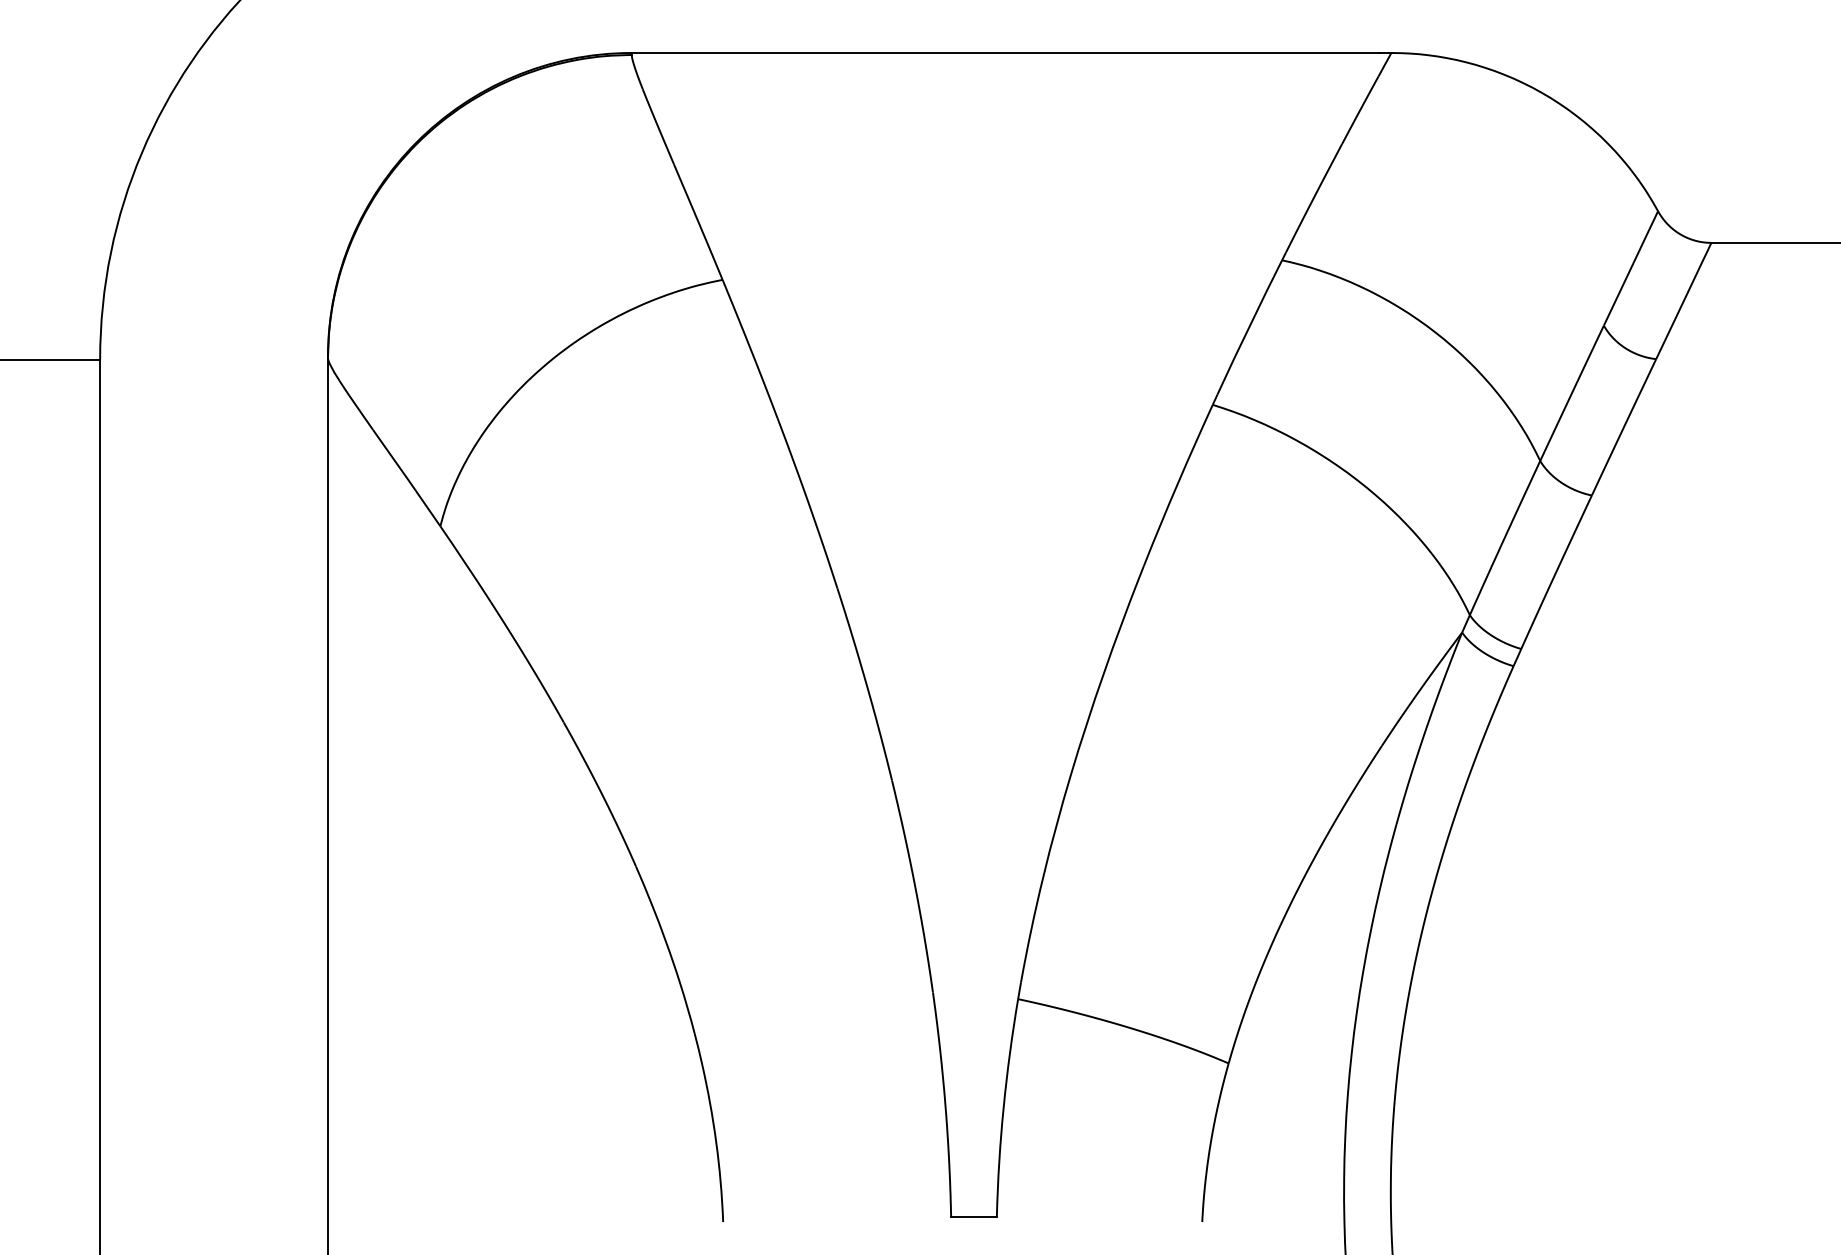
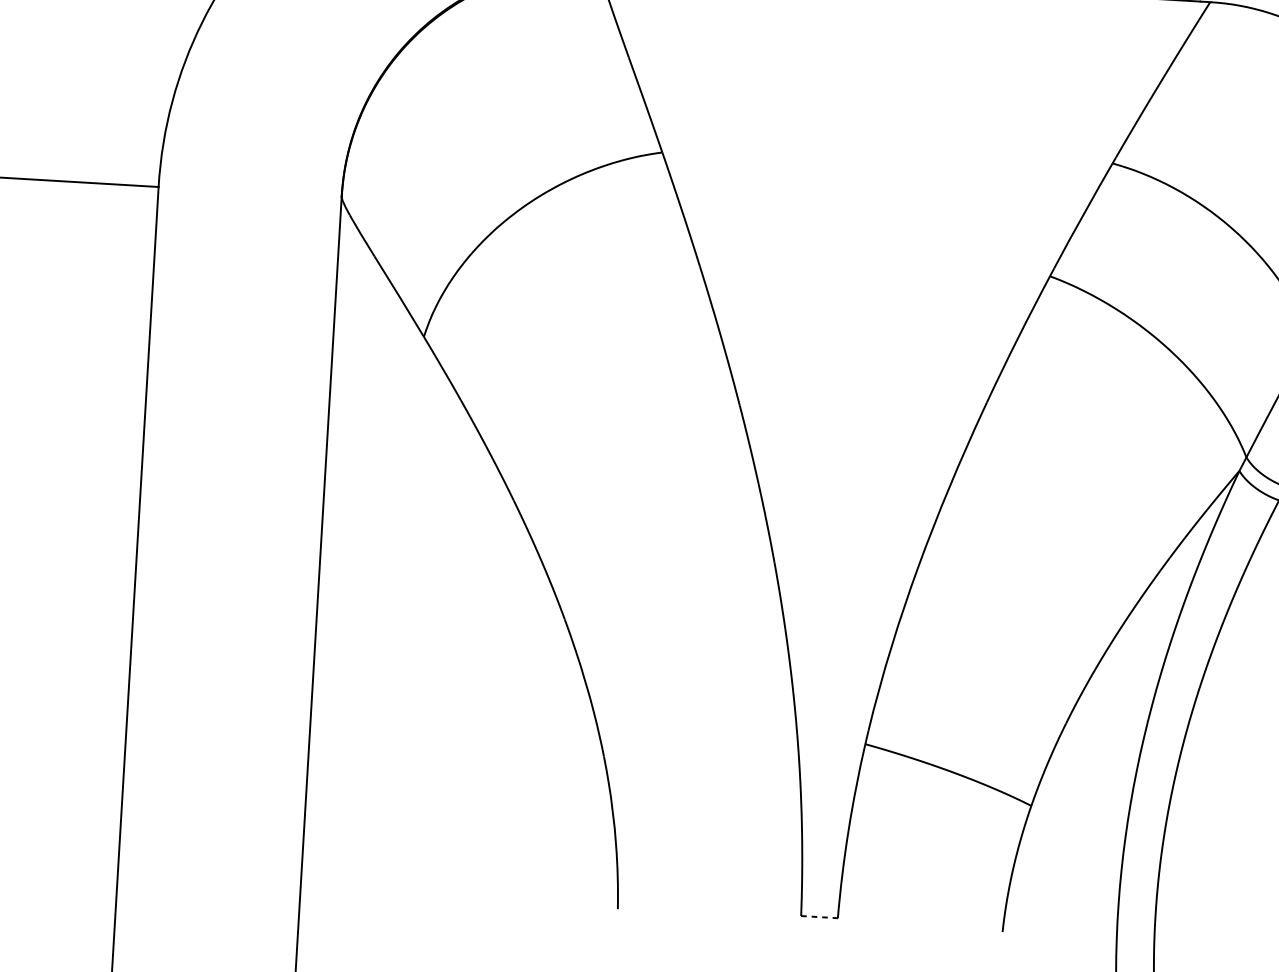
line: (973, 1217) -> (819, 917), solid -> dashed

